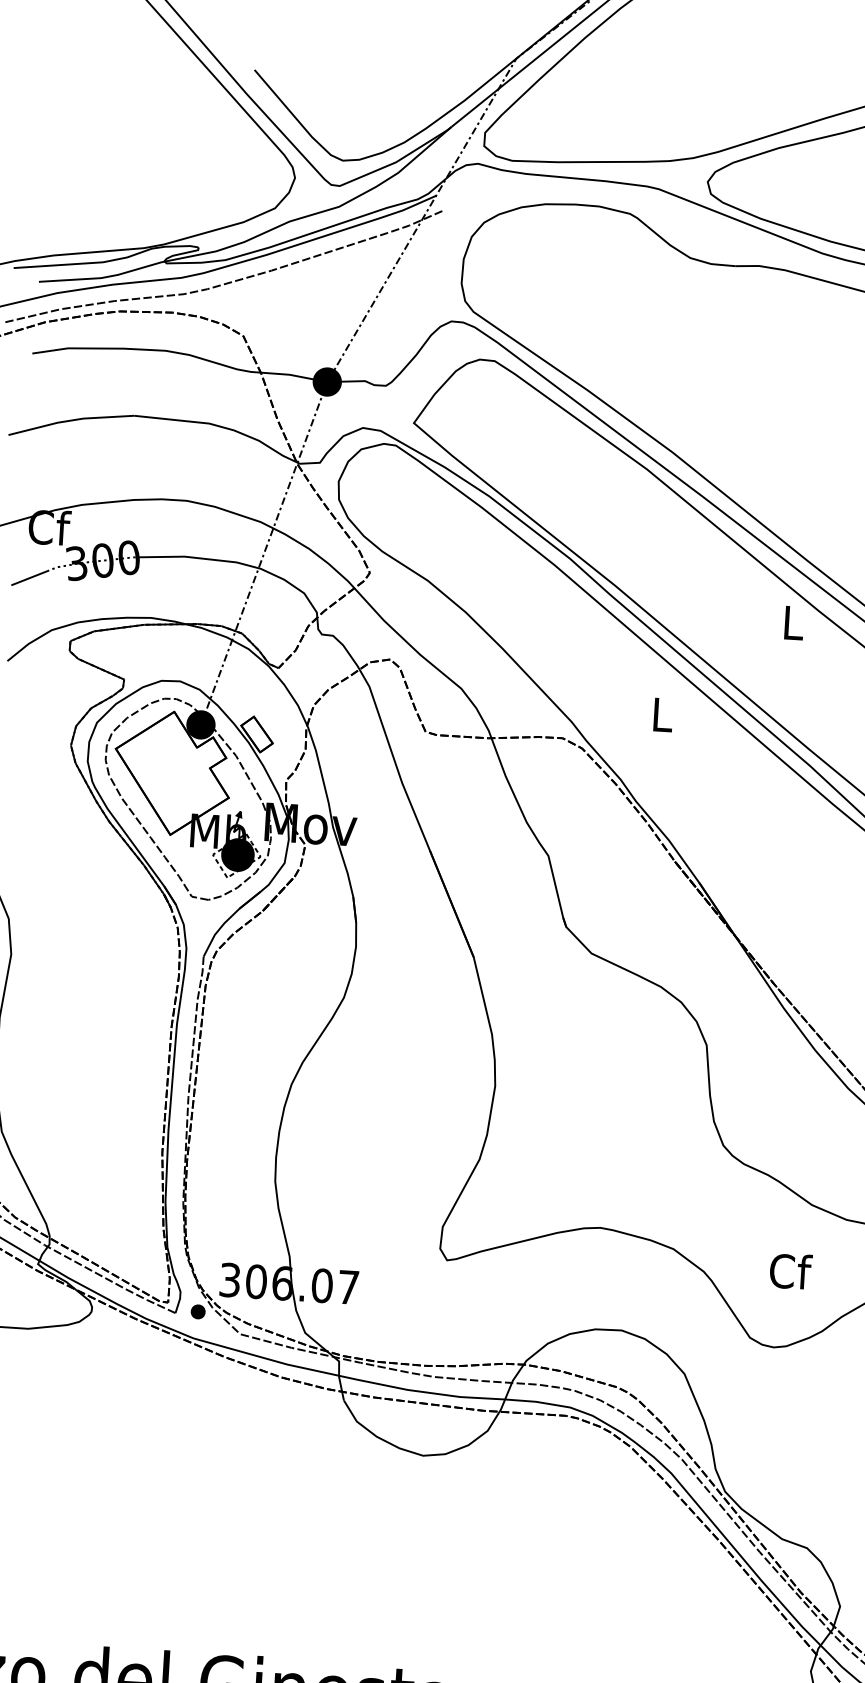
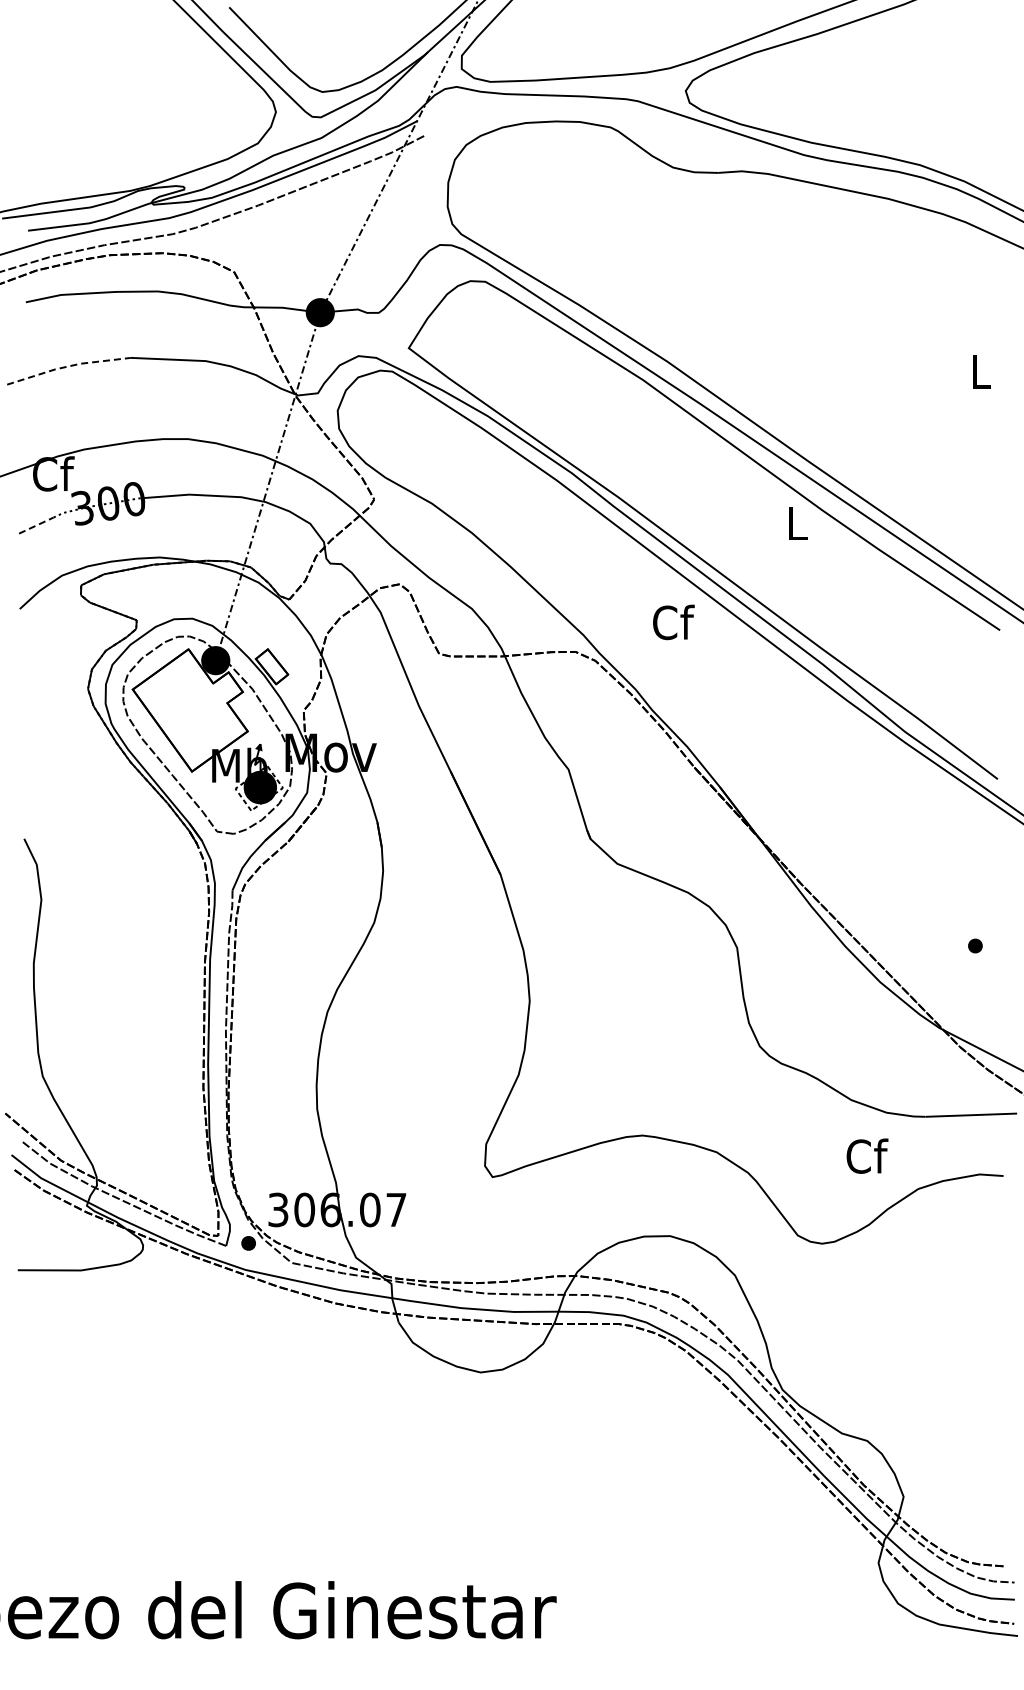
line: (70, 420) -> (67, 366), solid -> dashed
line: (29, 578) -> (36, 525), solid -> dashed
text: (662, 714) -> (673, 622), L -> Cf
text: (791, 1270) -> (867, 1155), moved

